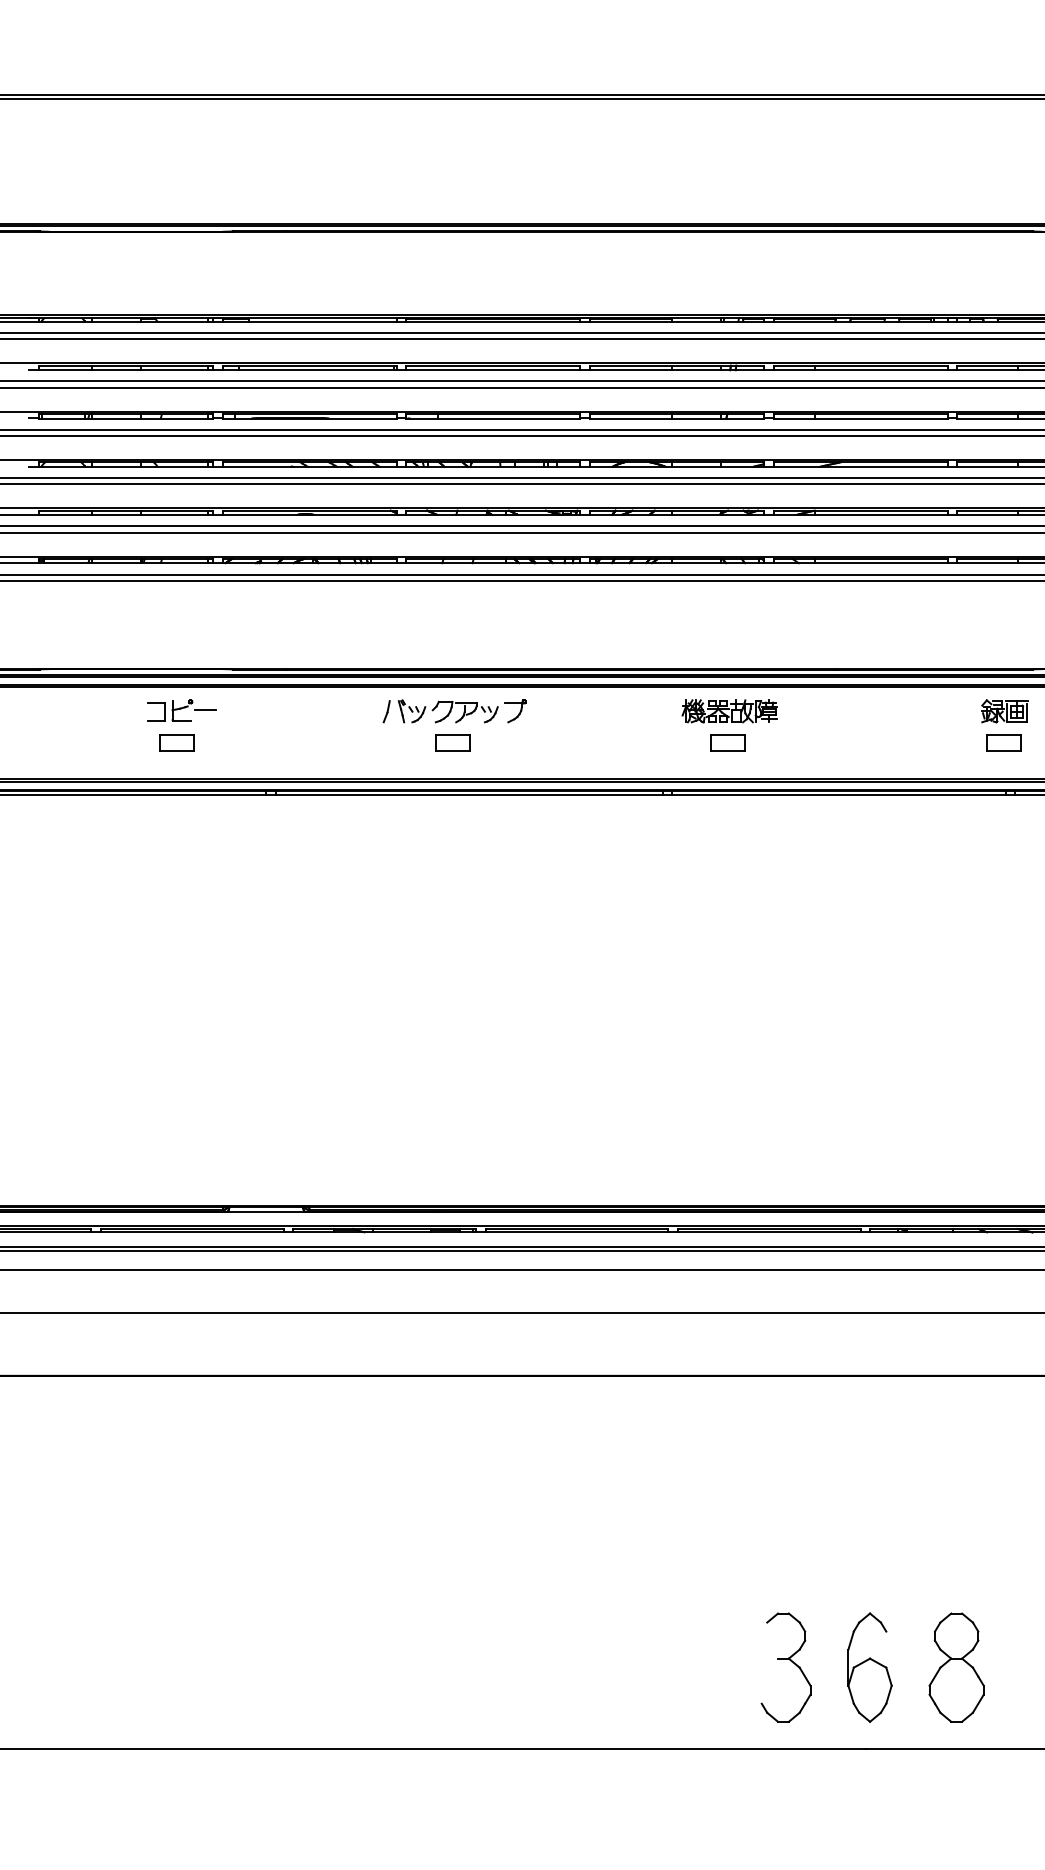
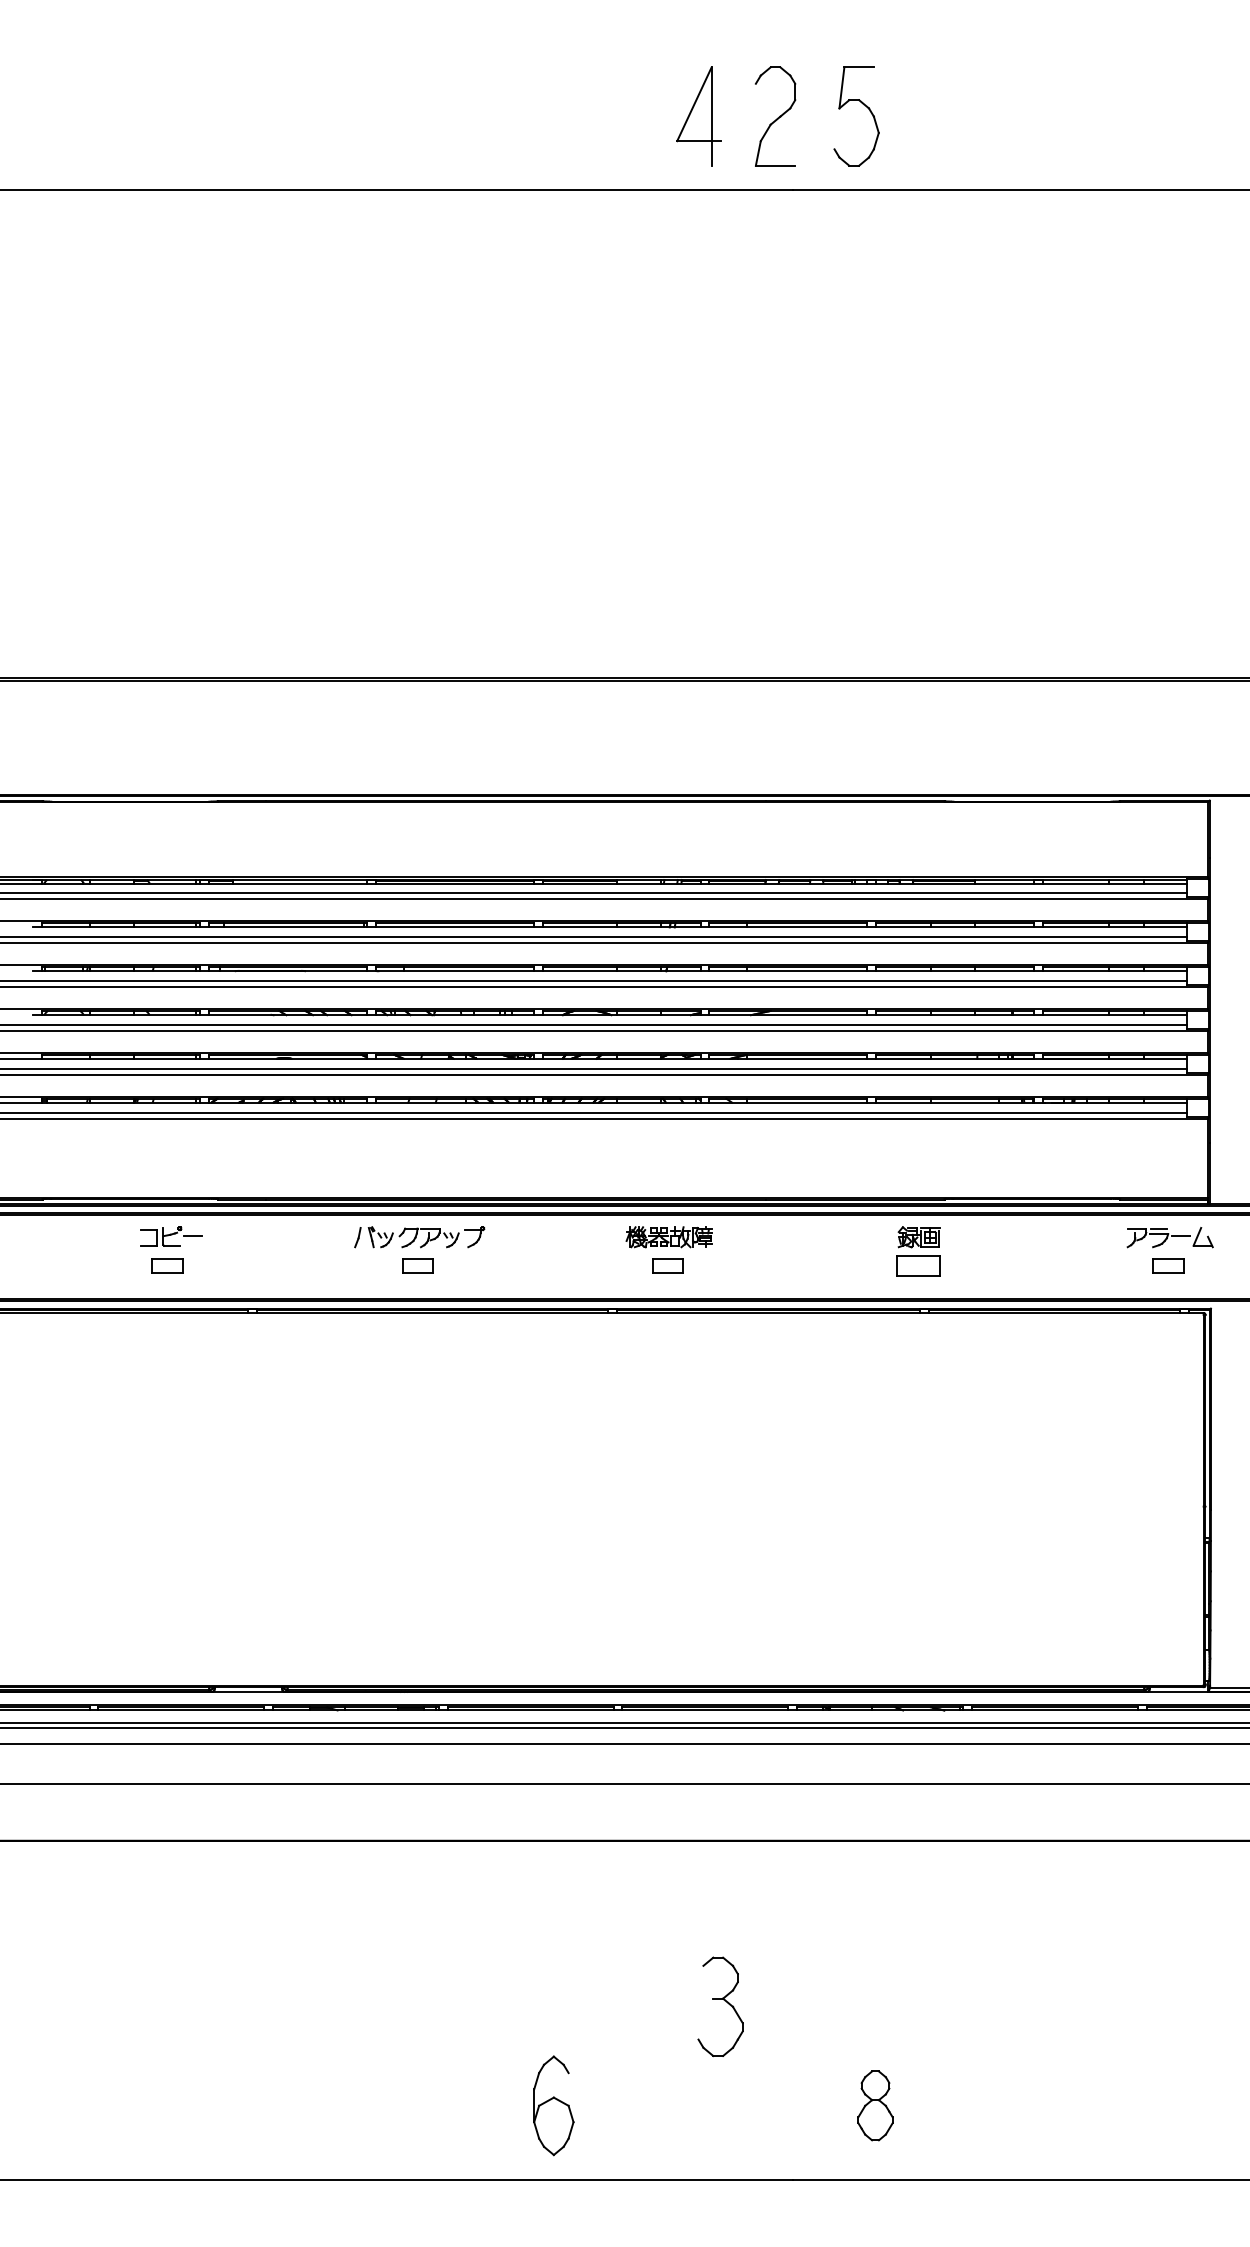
part: (1003, 742) -> (918, 1265), size x1.4
part: (790, 1661) -> (724, 2001), moved
part: (869, 1667) -> (553, 2105), moved
part: (956, 1667) -> (875, 2105), size x0.7

